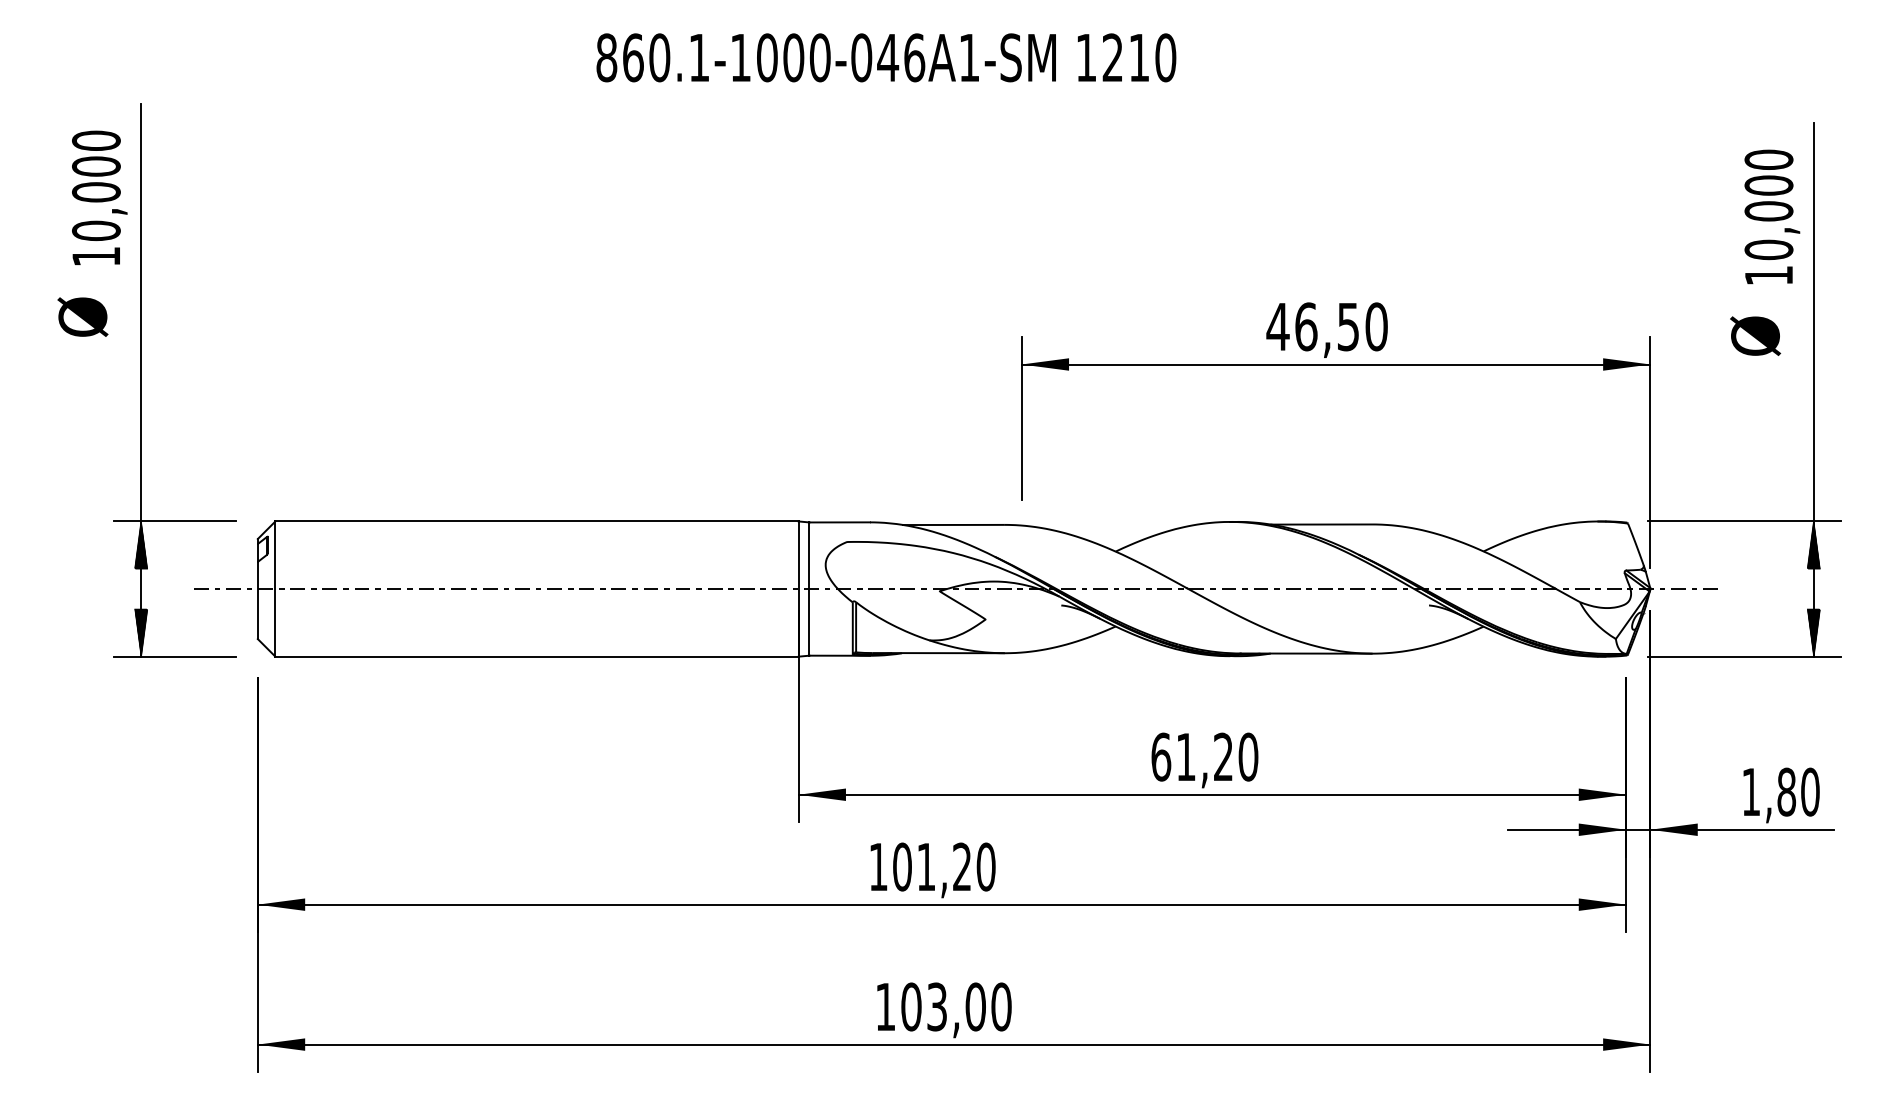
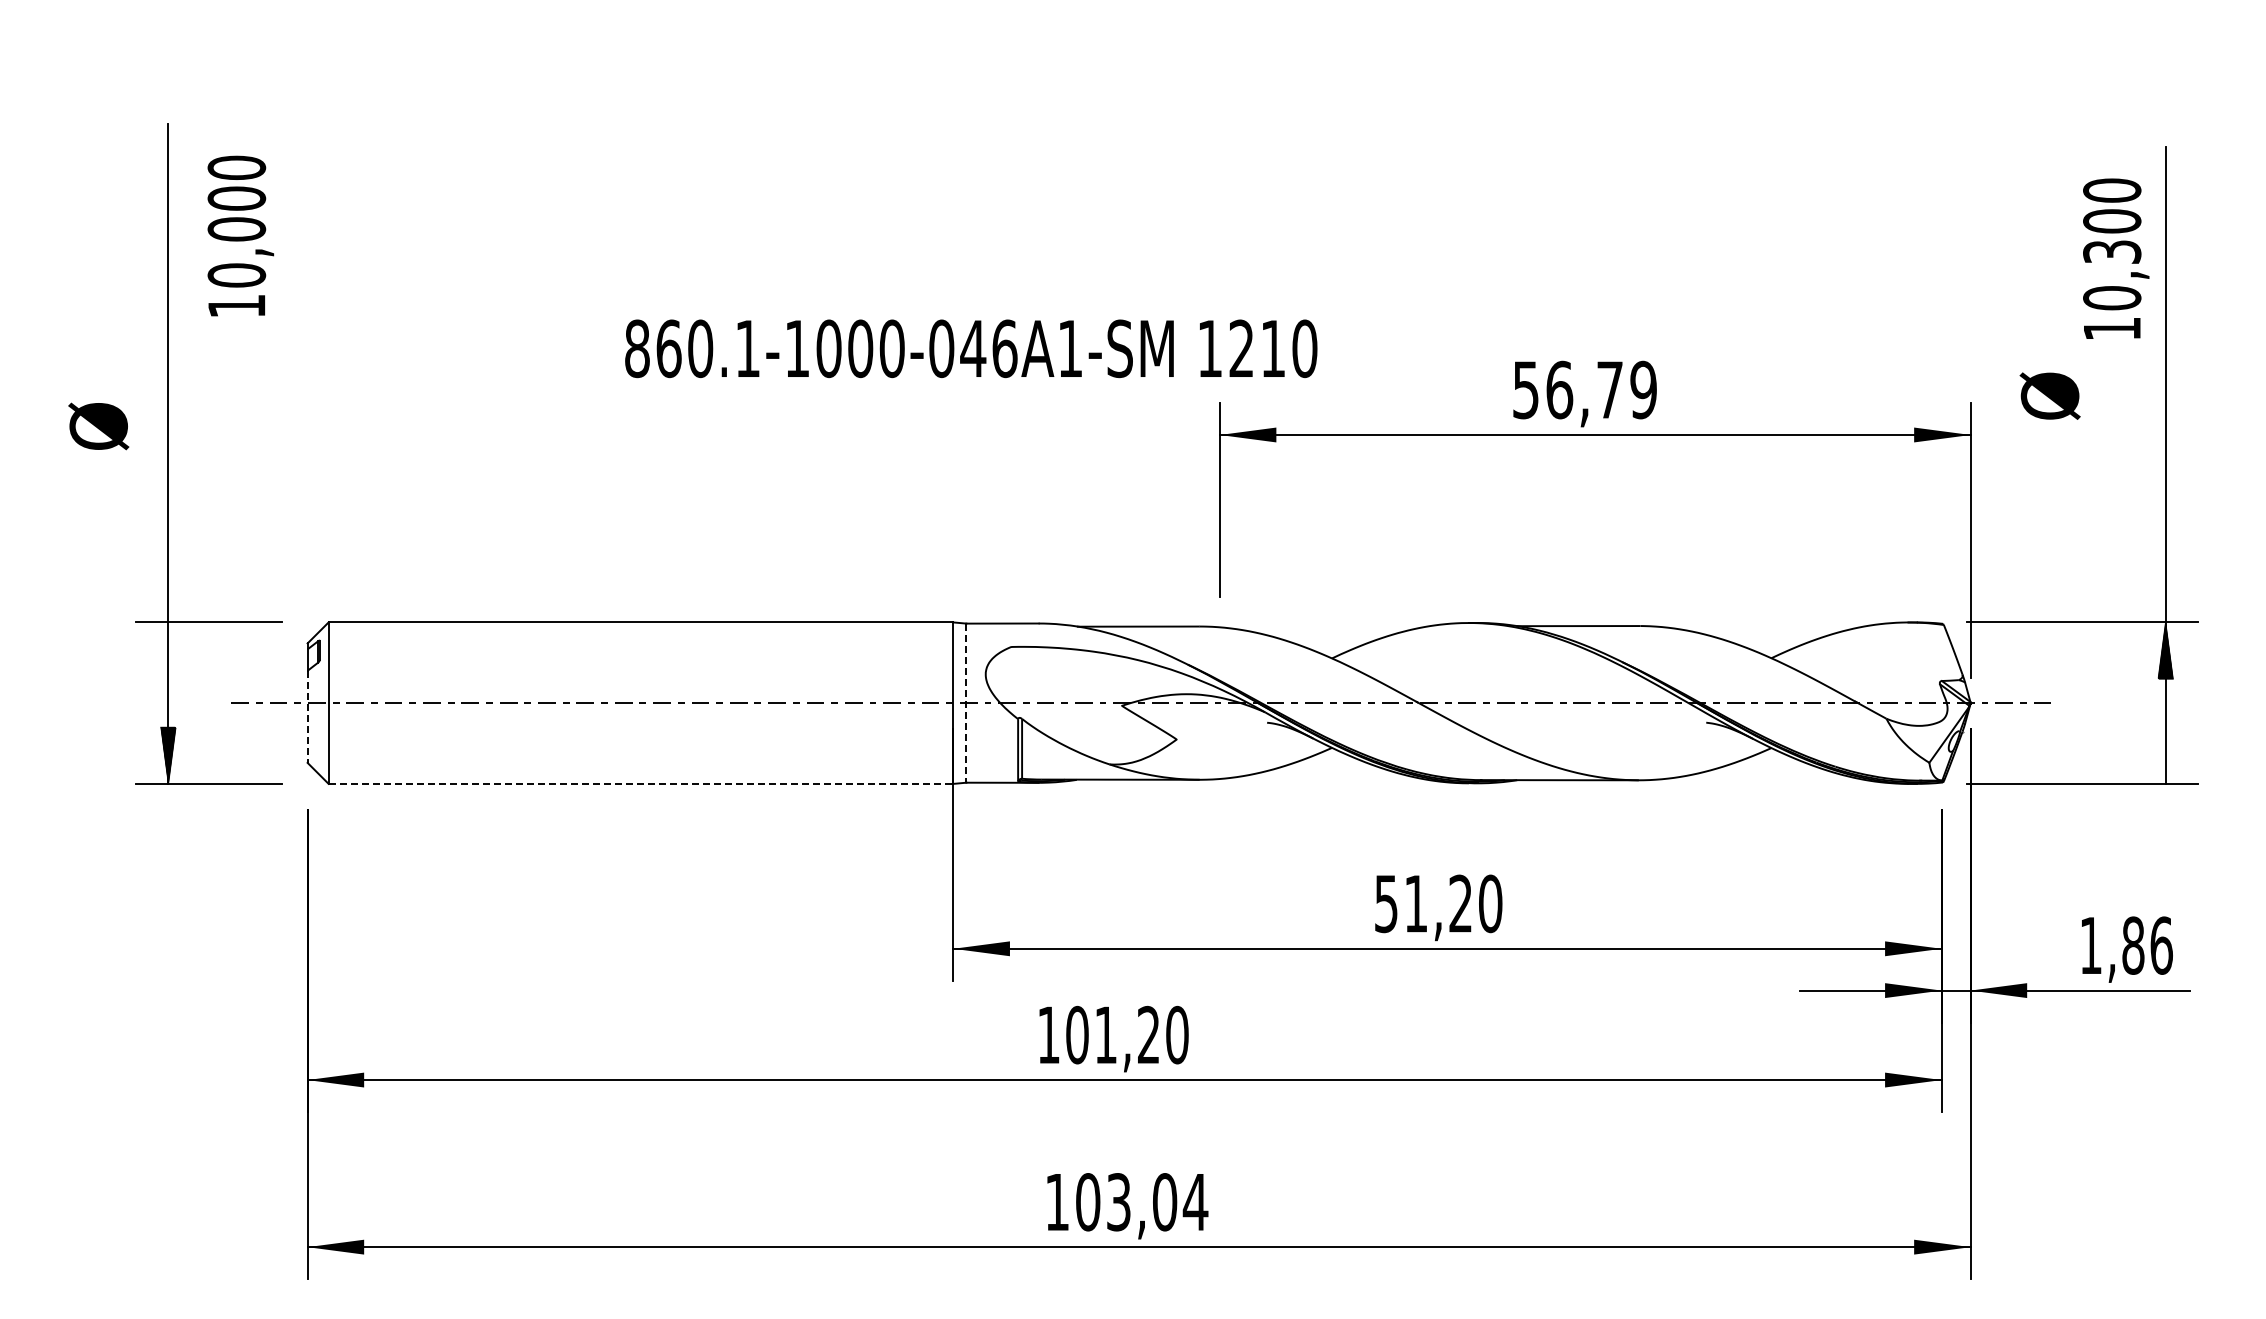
text: (886, 57) -> (971, 348), moved
text: (99, 197) -> (240, 235), moved
text: (1769, 211) -> (2112, 252), 10,000 -> 10,300
text: (82, 317) -> (98, 426), moved
text: (1327, 327) -> (1584, 390), 46,50 -> 56,79
text: (1754, 335) -> (2049, 395), moved
hatch: (140, 544) -> (167, 650), removed
line: (809, 589) -> (966, 703), solid -> dashed
line: (257, 601) -> (307, 717), solid -> dashed
hatch: (1813, 632) -> (2165, 755), removed
line: (537, 656) -> (641, 783), solid -> dashed
text: (1161, 756) -> (1386, 903), 61,20 -> 51,20
text: (1810, 791) -> (2161, 945), 1,80 -> 1,86
text: (1001, 1007) -> (1195, 1202), 103,00 -> 103,04

